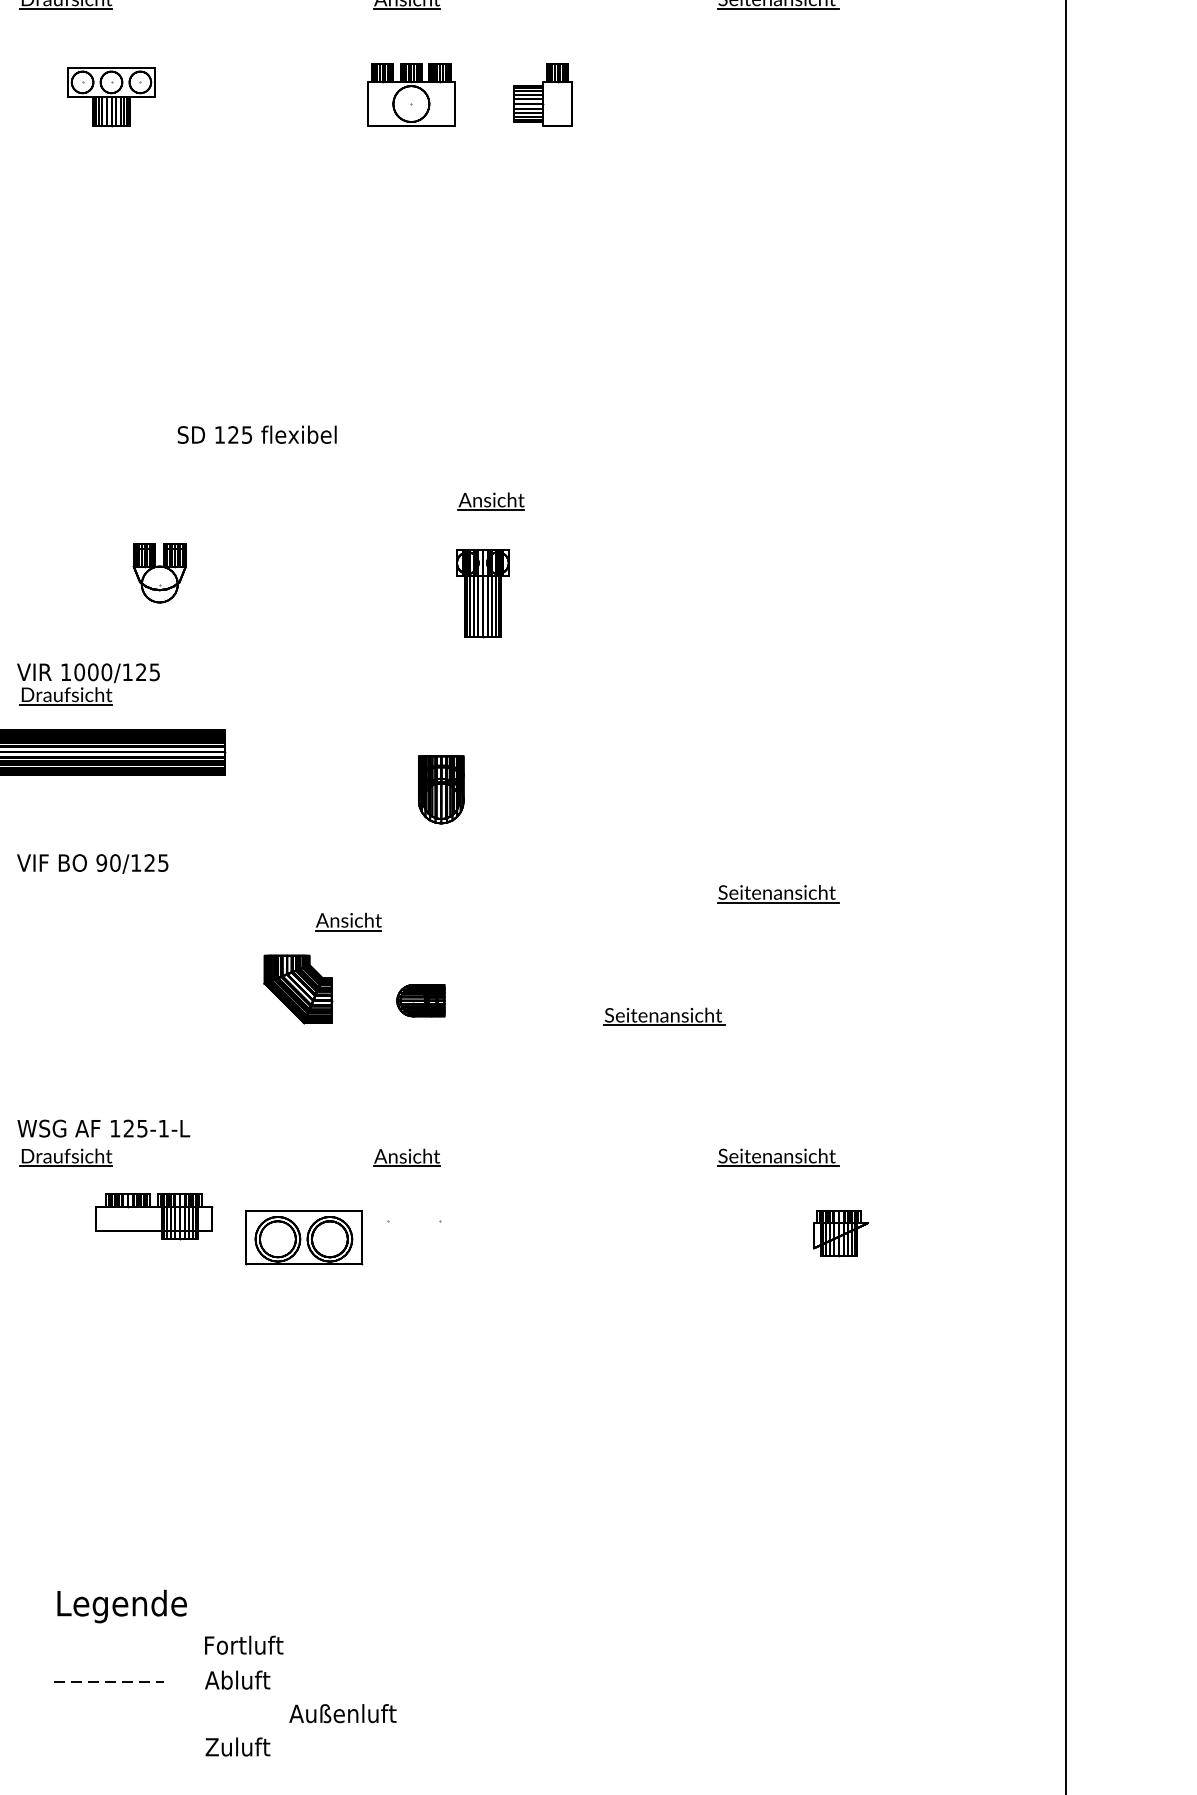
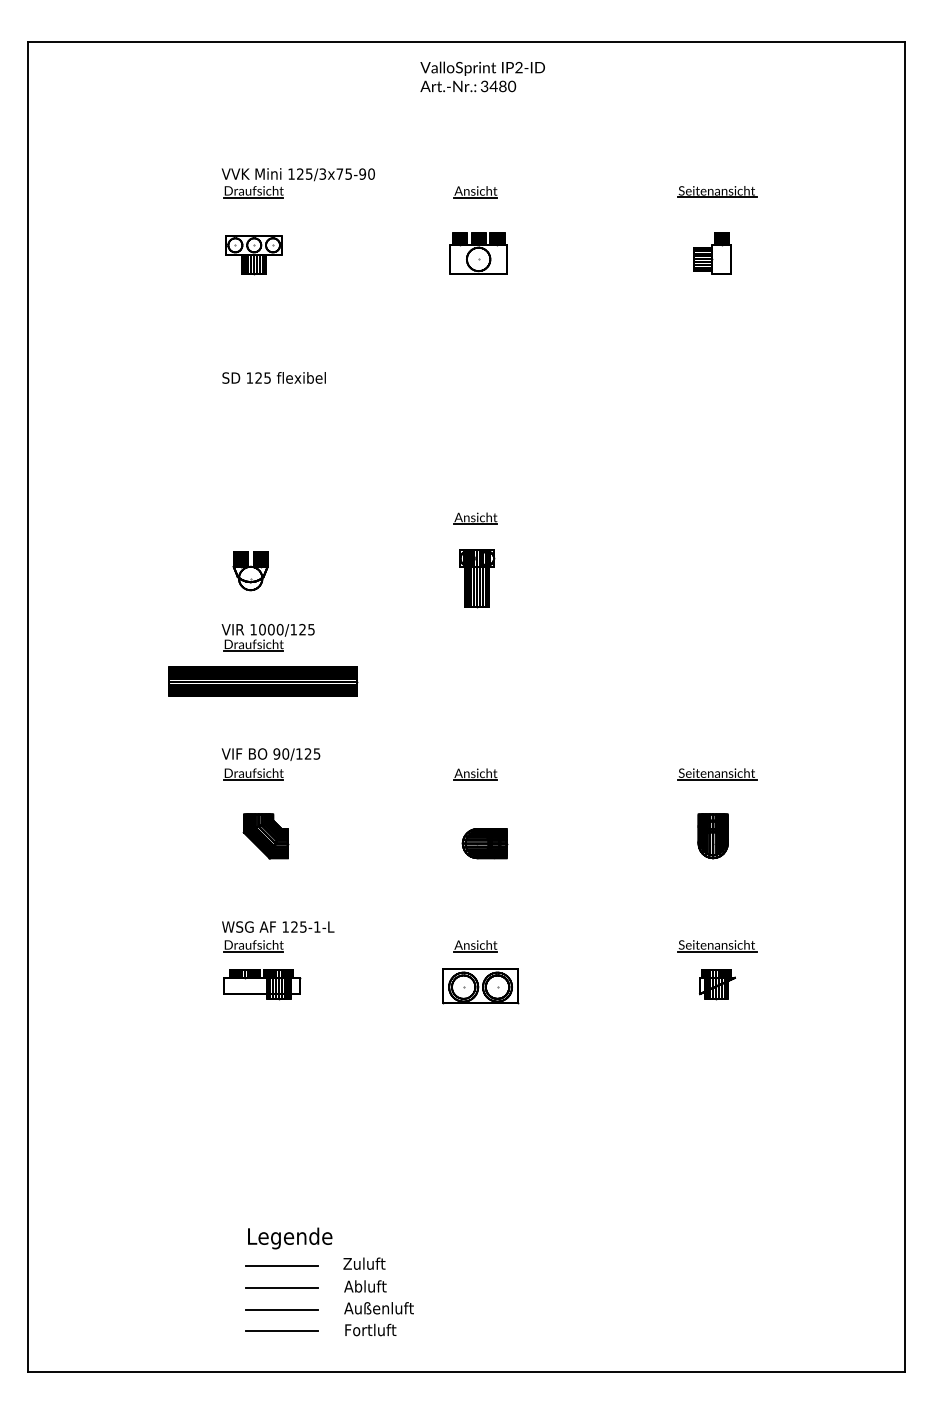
part: (543, 94) -> (712, 253), moved
part: (110, 98) -> (253, 255), moved
text: (256, 434) -> (273, 377), moved
part: (490, 501) -> (475, 518), moved
part: (159, 573) -> (250, 571), moved
part: (483, 593) -> (477, 578), moved
part: (440, 790) -> (712, 836), moved
part: (65, 894) -> (253, 774), added
part: (348, 922) -> (475, 774), moved
part: (297, 989) -> (265, 836), moved
part: (420, 1000) -> (484, 843), size x1.43
part: (664, 1017) -> (643, 854), removed
part: (154, 1216) -> (262, 984), moved
part: (840, 1233) -> (717, 984), moved
part: (303, 1238) -> (480, 986), moved
text: (243, 1644) -> (369, 1263), Fortluft -> Zuluft
line: (110, 1649) -> (282, 1266), added
line: (108, 1681) -> (281, 1287), dashed -> solid
text: (342, 1713) -> (378, 1308), moved
line: (108, 1715) -> (281, 1309), added
text: (245, 1746) -> (370, 1329), Zuluft -> Fortluft
line: (108, 1749) -> (281, 1331), added

